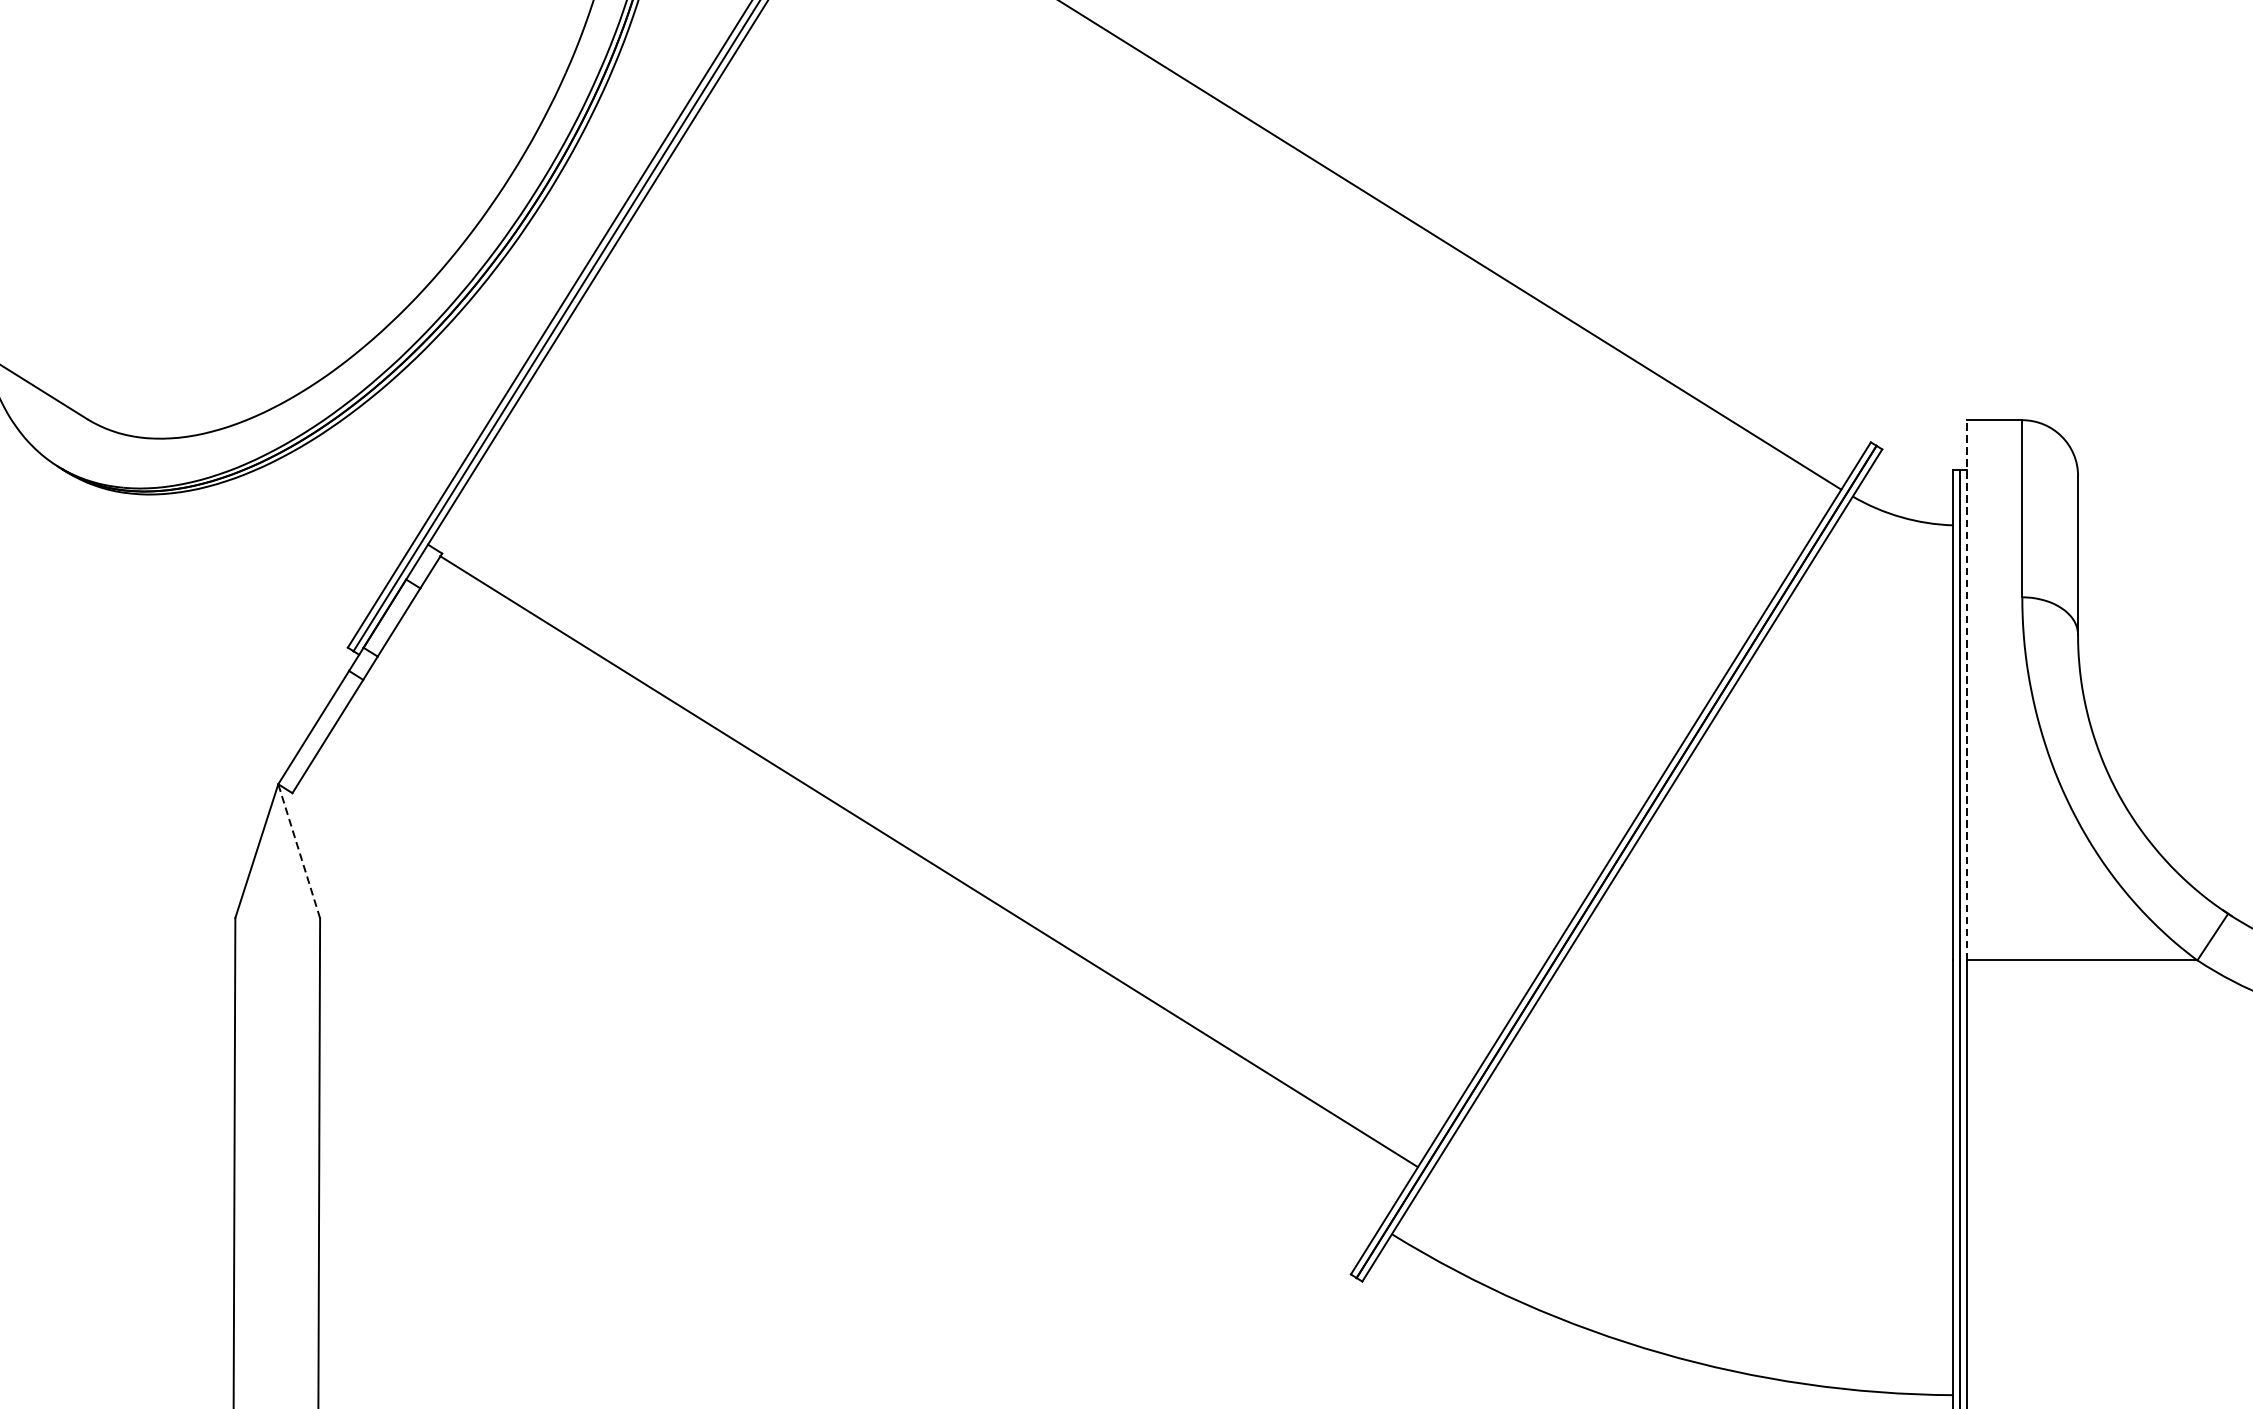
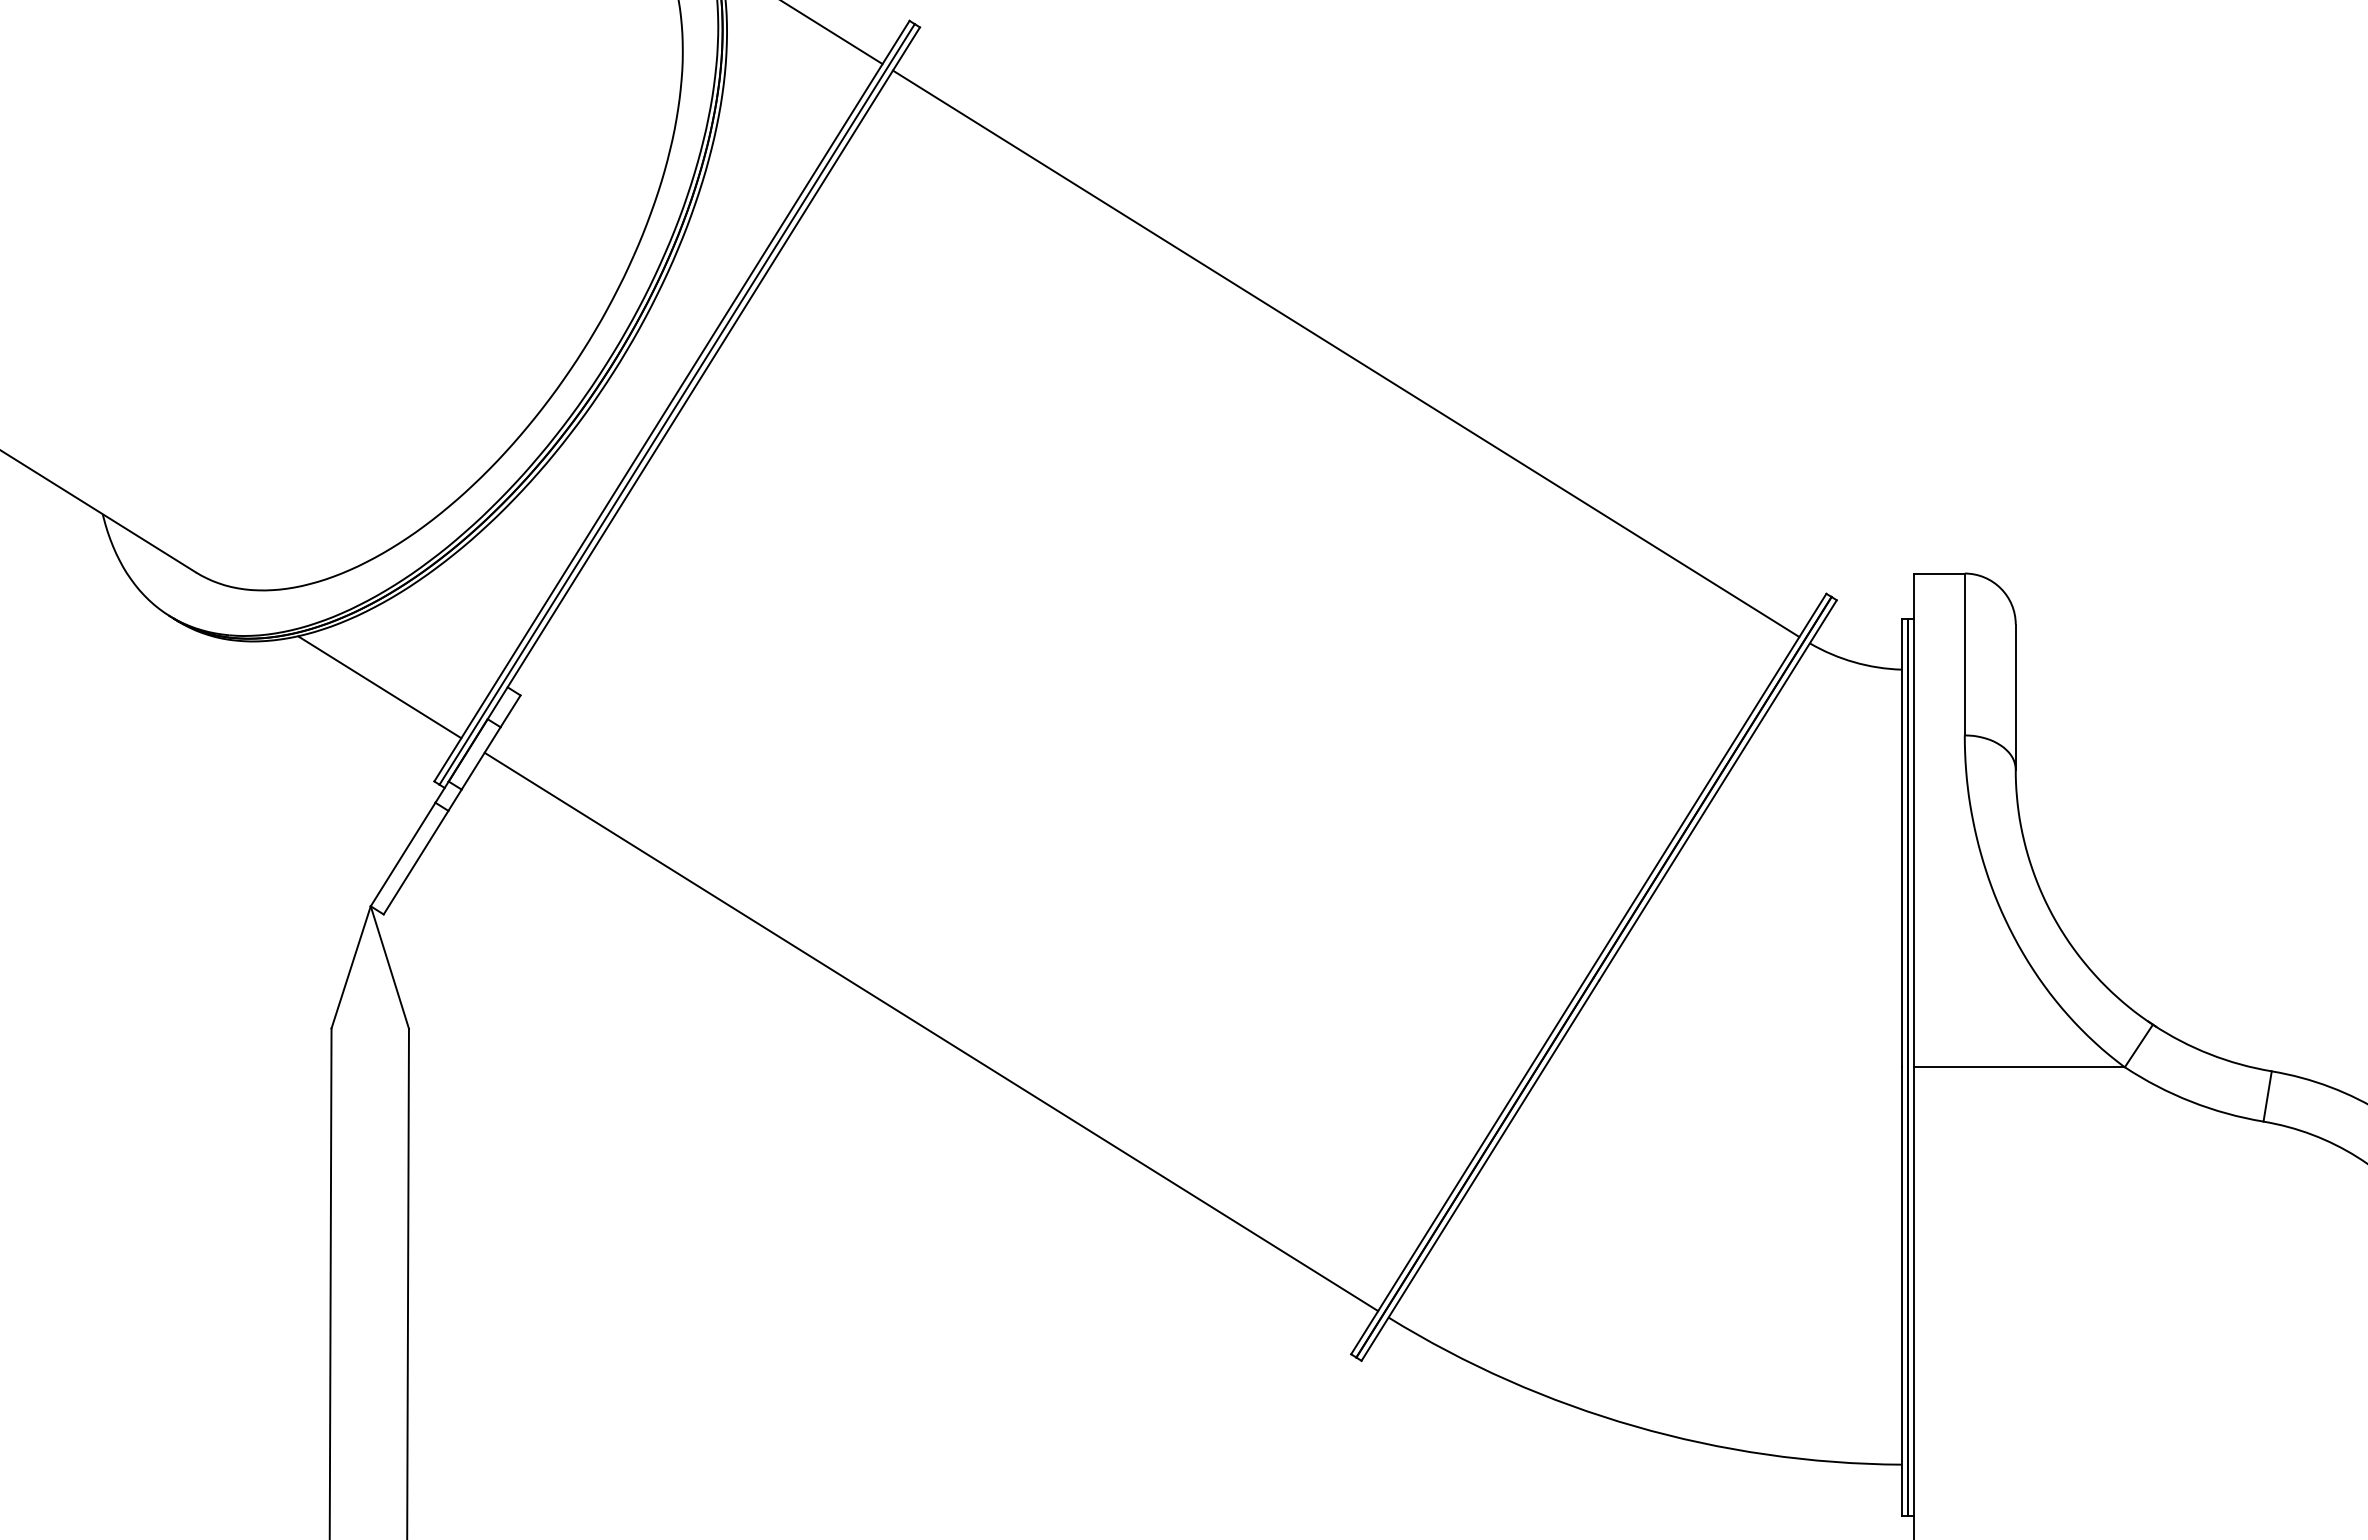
line: (287, 544) -> (379, 687), added
line: (1966, 690) -> (1913, 820), dashed -> solid
line: (298, 851) -> (389, 967), dashed -> solid
line: (928, 861) -> (931, 1031), moved

